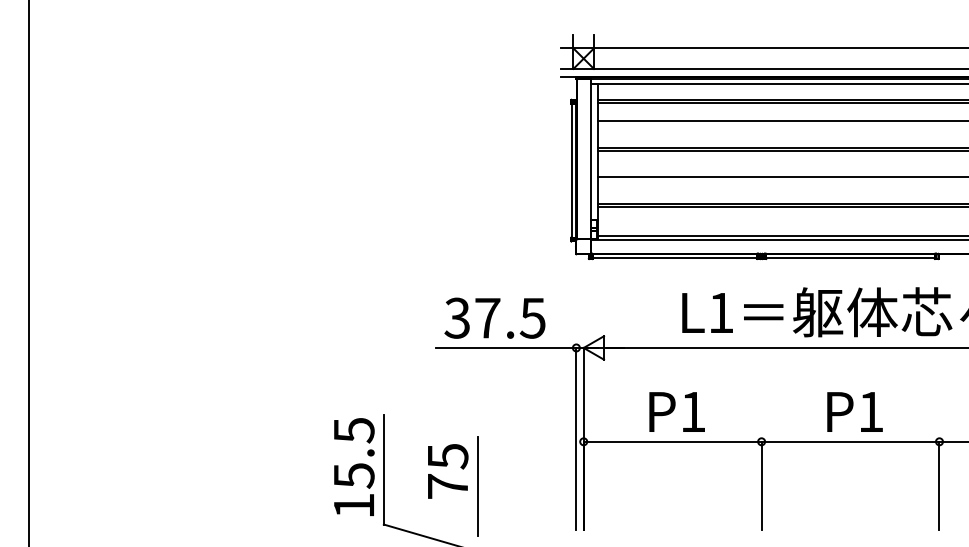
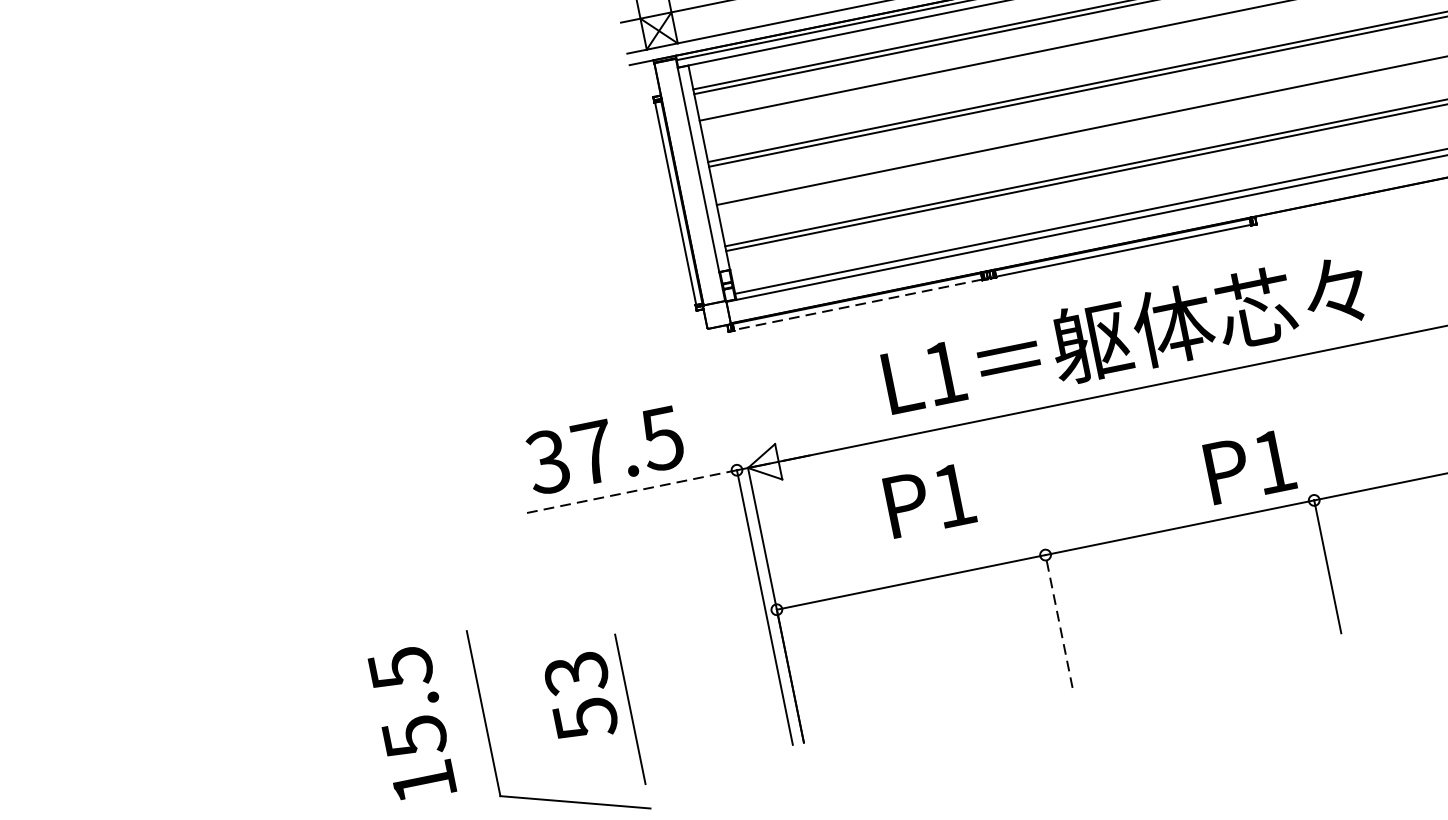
line: (674, 258) -> (857, 304), solid -> dashed
line: (505, 347) -> (629, 491), solid -> dashed
text: (676, 411) -> (928, 499), moved
text: (854, 411) -> (1249, 466), moved
text: (354, 466) -> (412, 722), moved
text: (447, 471) -> (580, 696), 75 -> 53
line: (761, 485) -> (1058, 621), solid -> dashed

